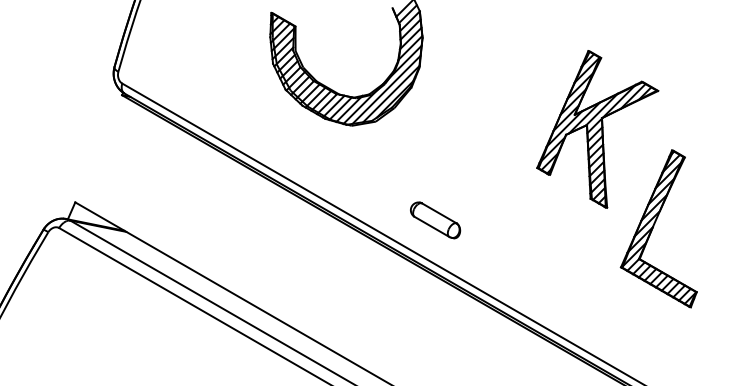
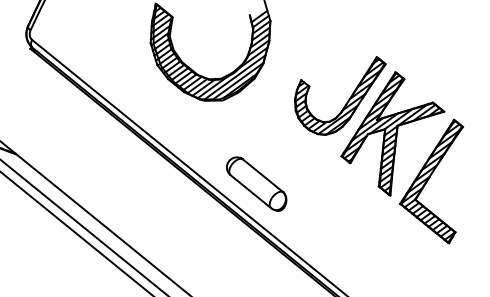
part: (534, 95) -> (348, 99), added
part: (435, 220) -> (256, 184), size x1.67
part: (658, 228) -> (433, 178), moved

